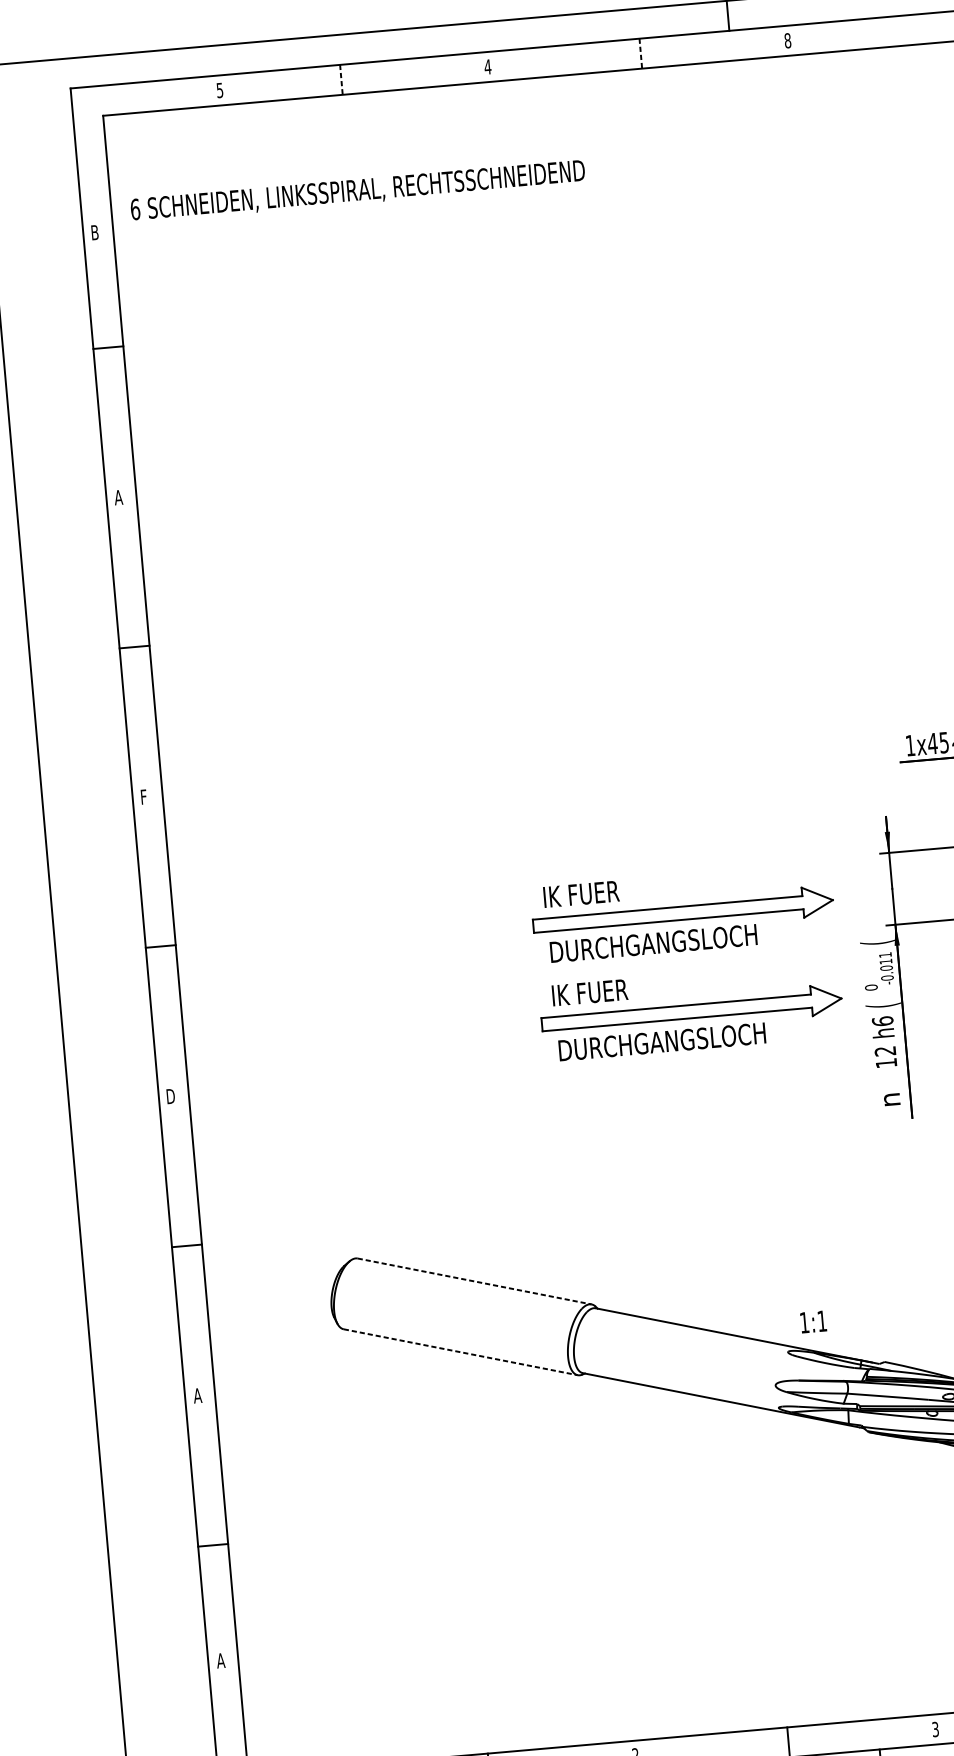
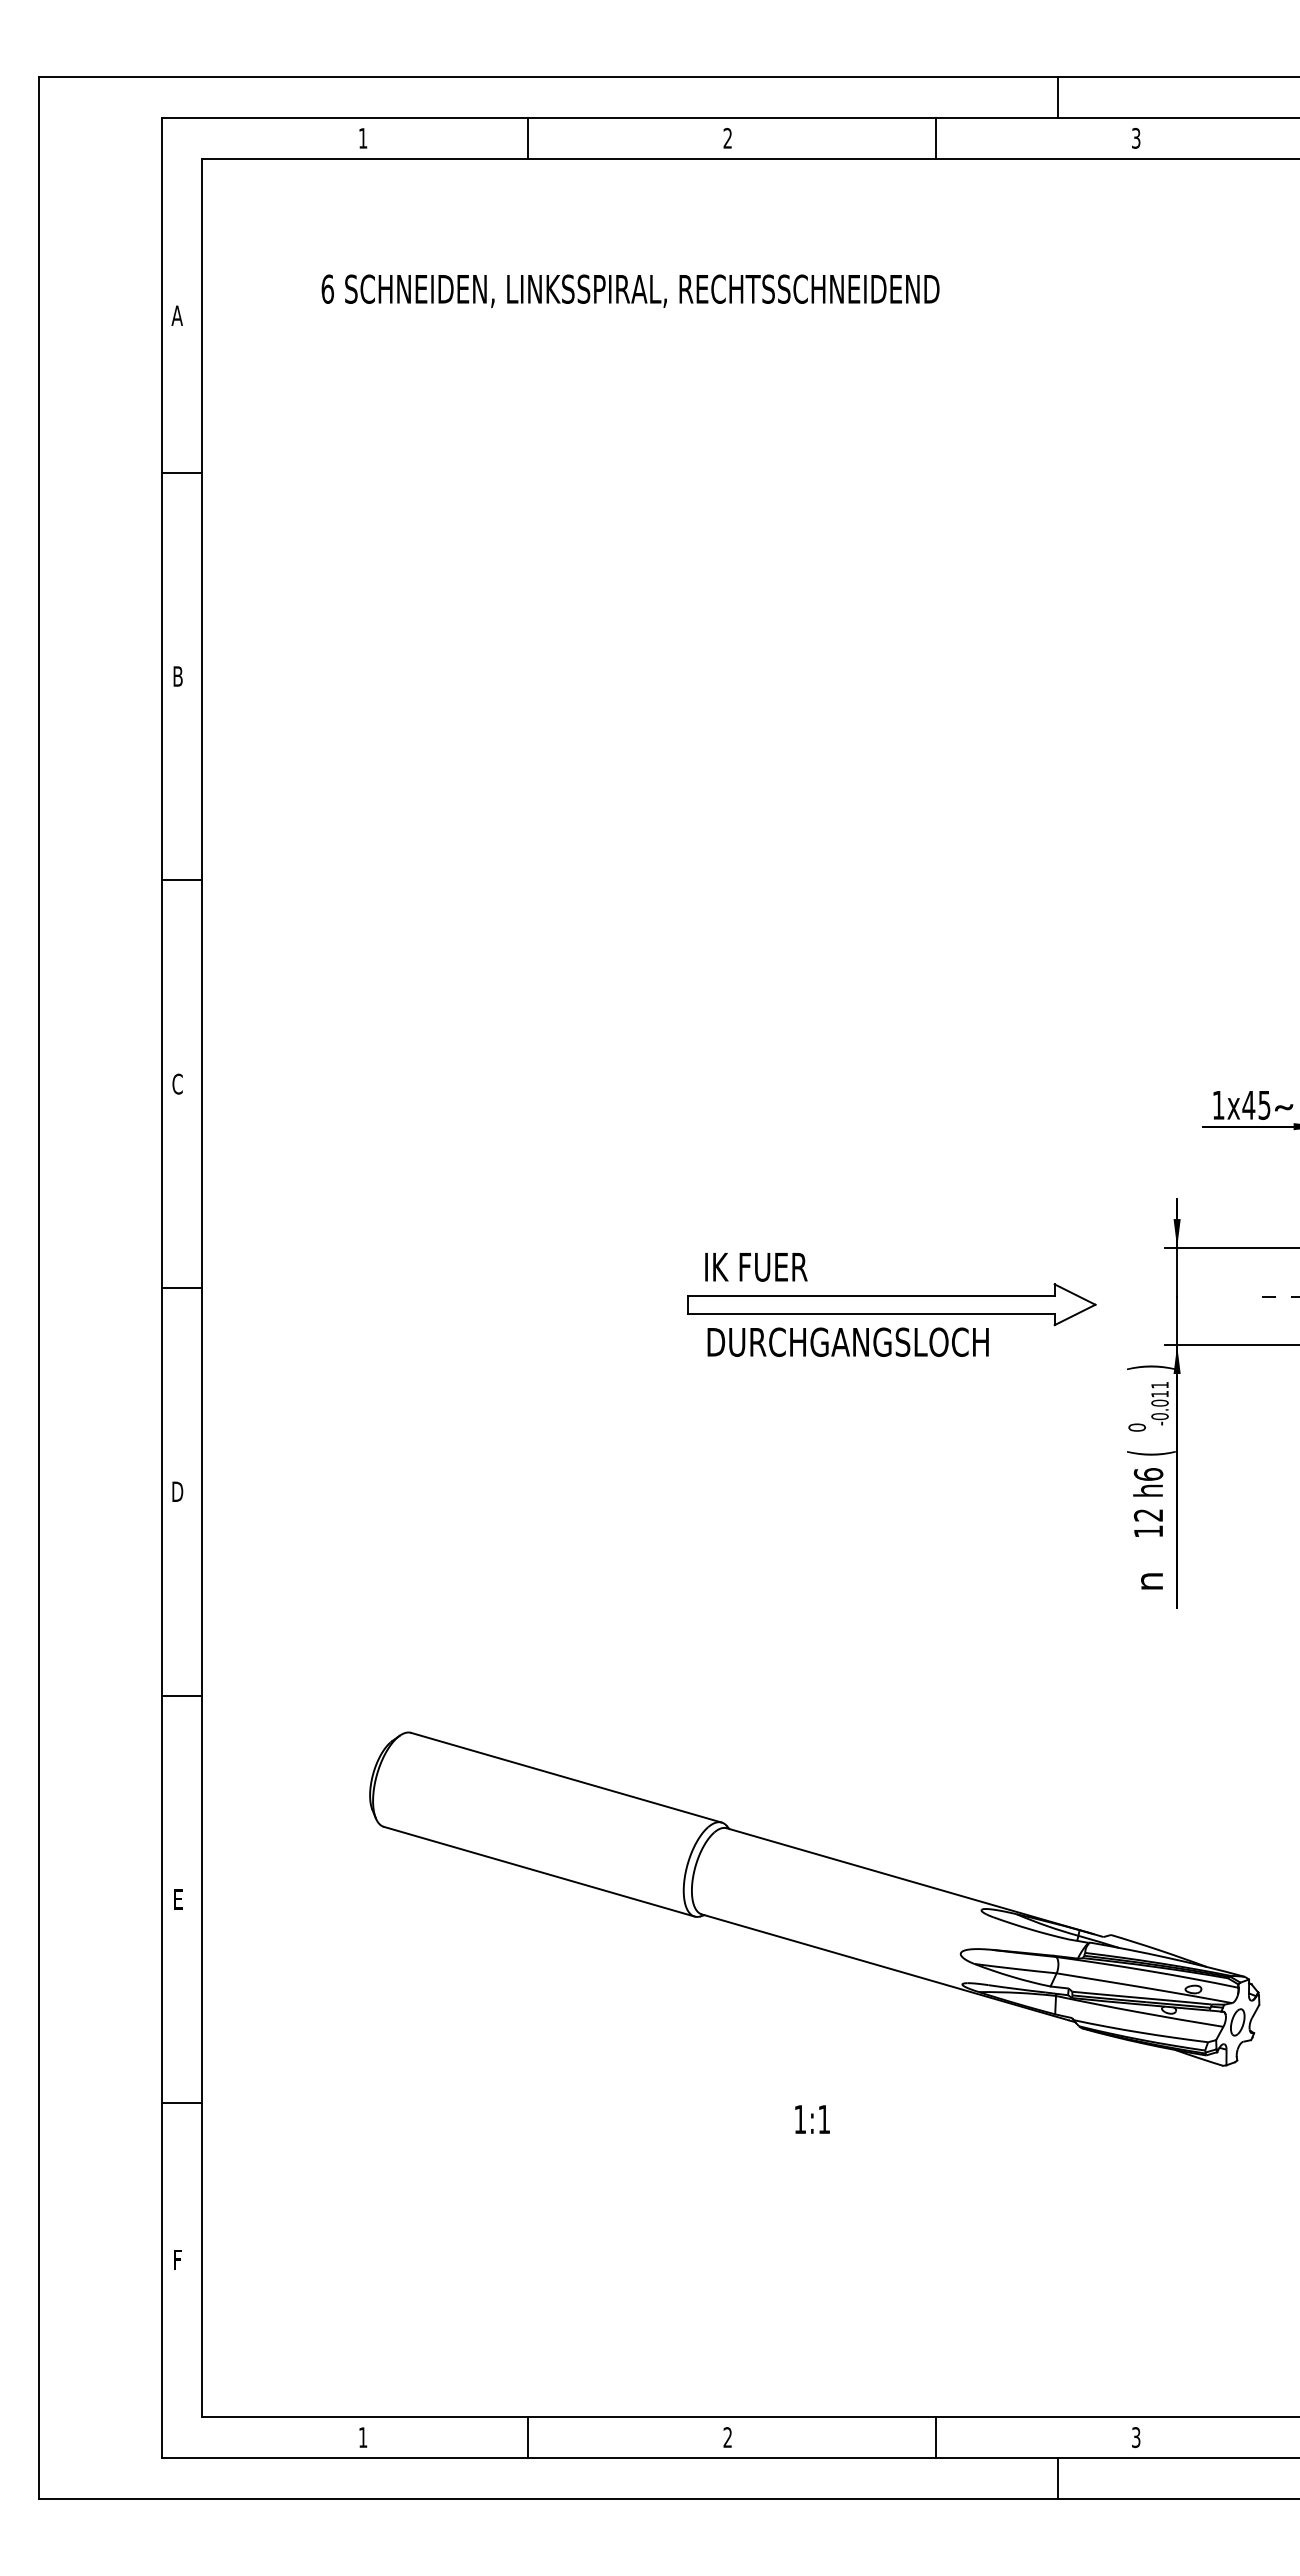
text: (787, 40) -> (1135, 138), 8 -> 3
line: (641, 53) -> (936, 138), dashed -> solid
text: (487, 66) -> (727, 137), 4 -> 2
line: (341, 79) -> (528, 138), dashed -> solid
text: (220, 90) -> (363, 138), 5 -> 1
text: (357, 190) -> (630, 290), moved
text: (94, 232) -> (176, 315), B -> A
text: (118, 497) -> (177, 676), A -> B
text: (144, 796) -> (177, 1083), F -> C
text: (877, 942) -> (1150, 1367), ( -> )
part: (691, 1011) -> (891, 1438), removed
line: (474, 1281) -> (566, 1777), dashed -> solid
text: (813, 1321) -> (812, 2119), moved
line: (460, 1352) -> (539, 1871), dashed -> solid
text: (197, 1395) -> (178, 1899), A -> E
text: (220, 1661) -> (178, 2260), A -> F

